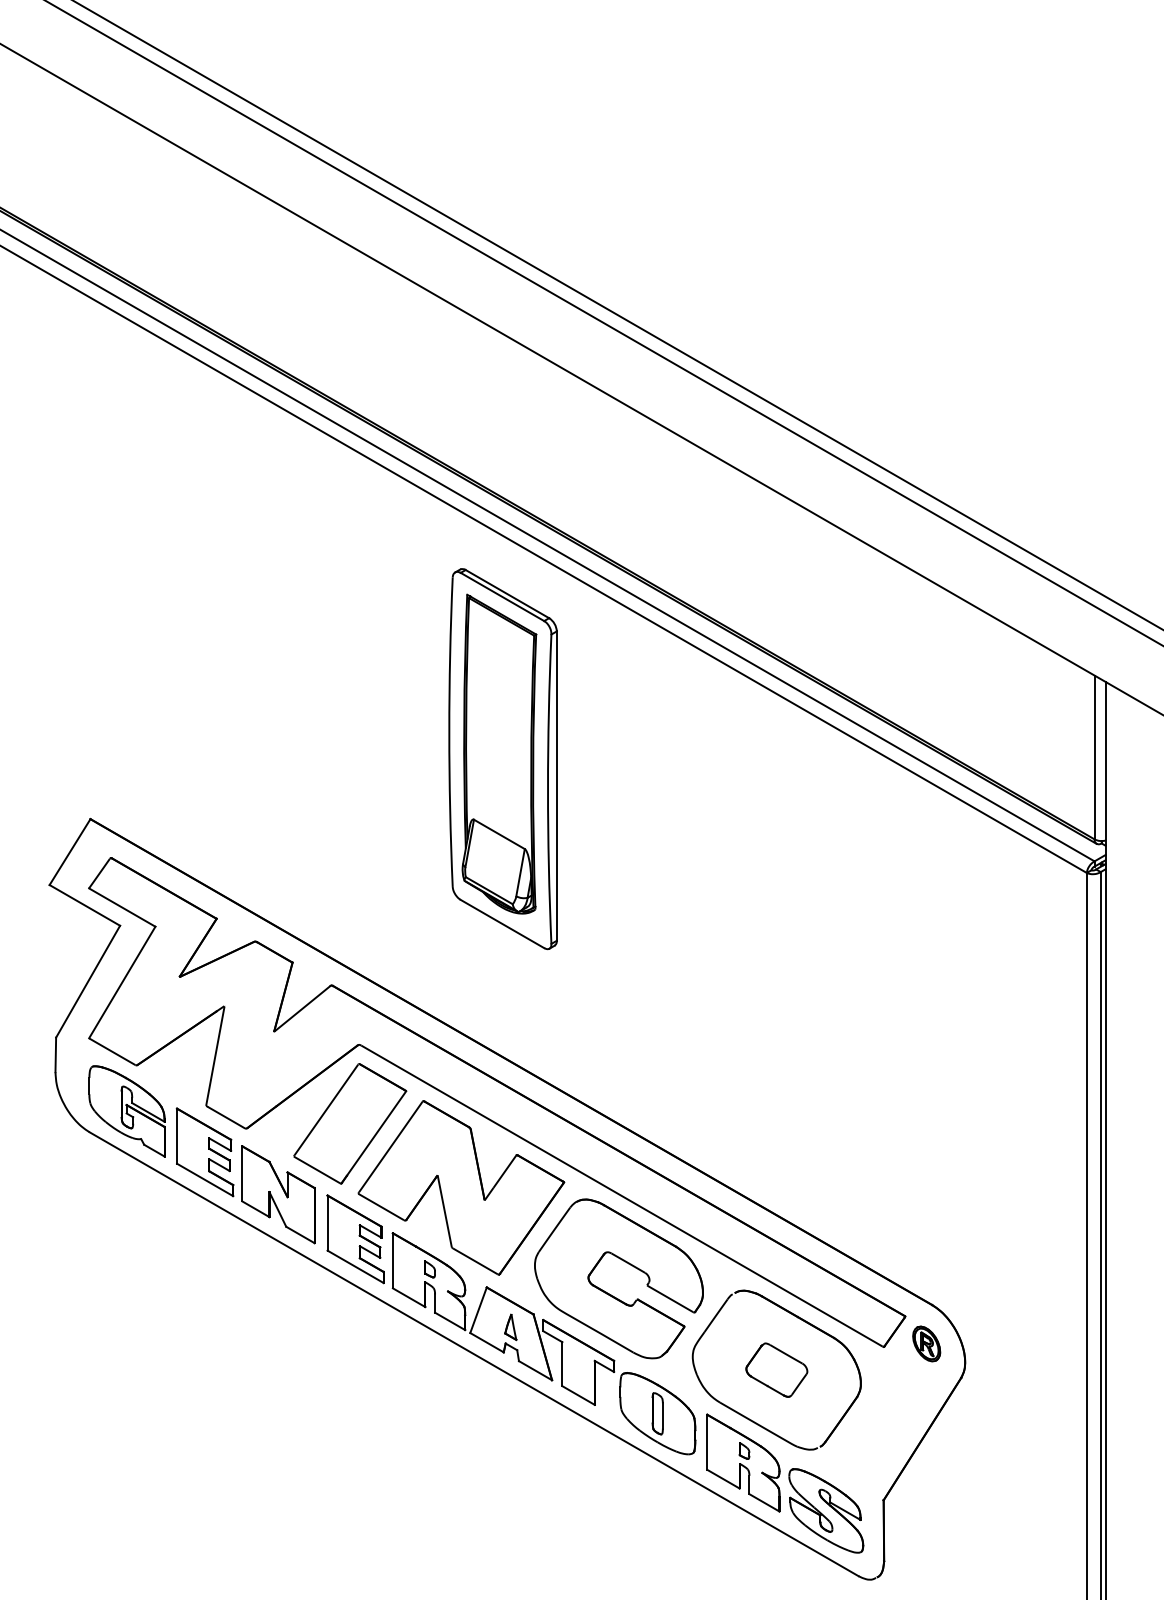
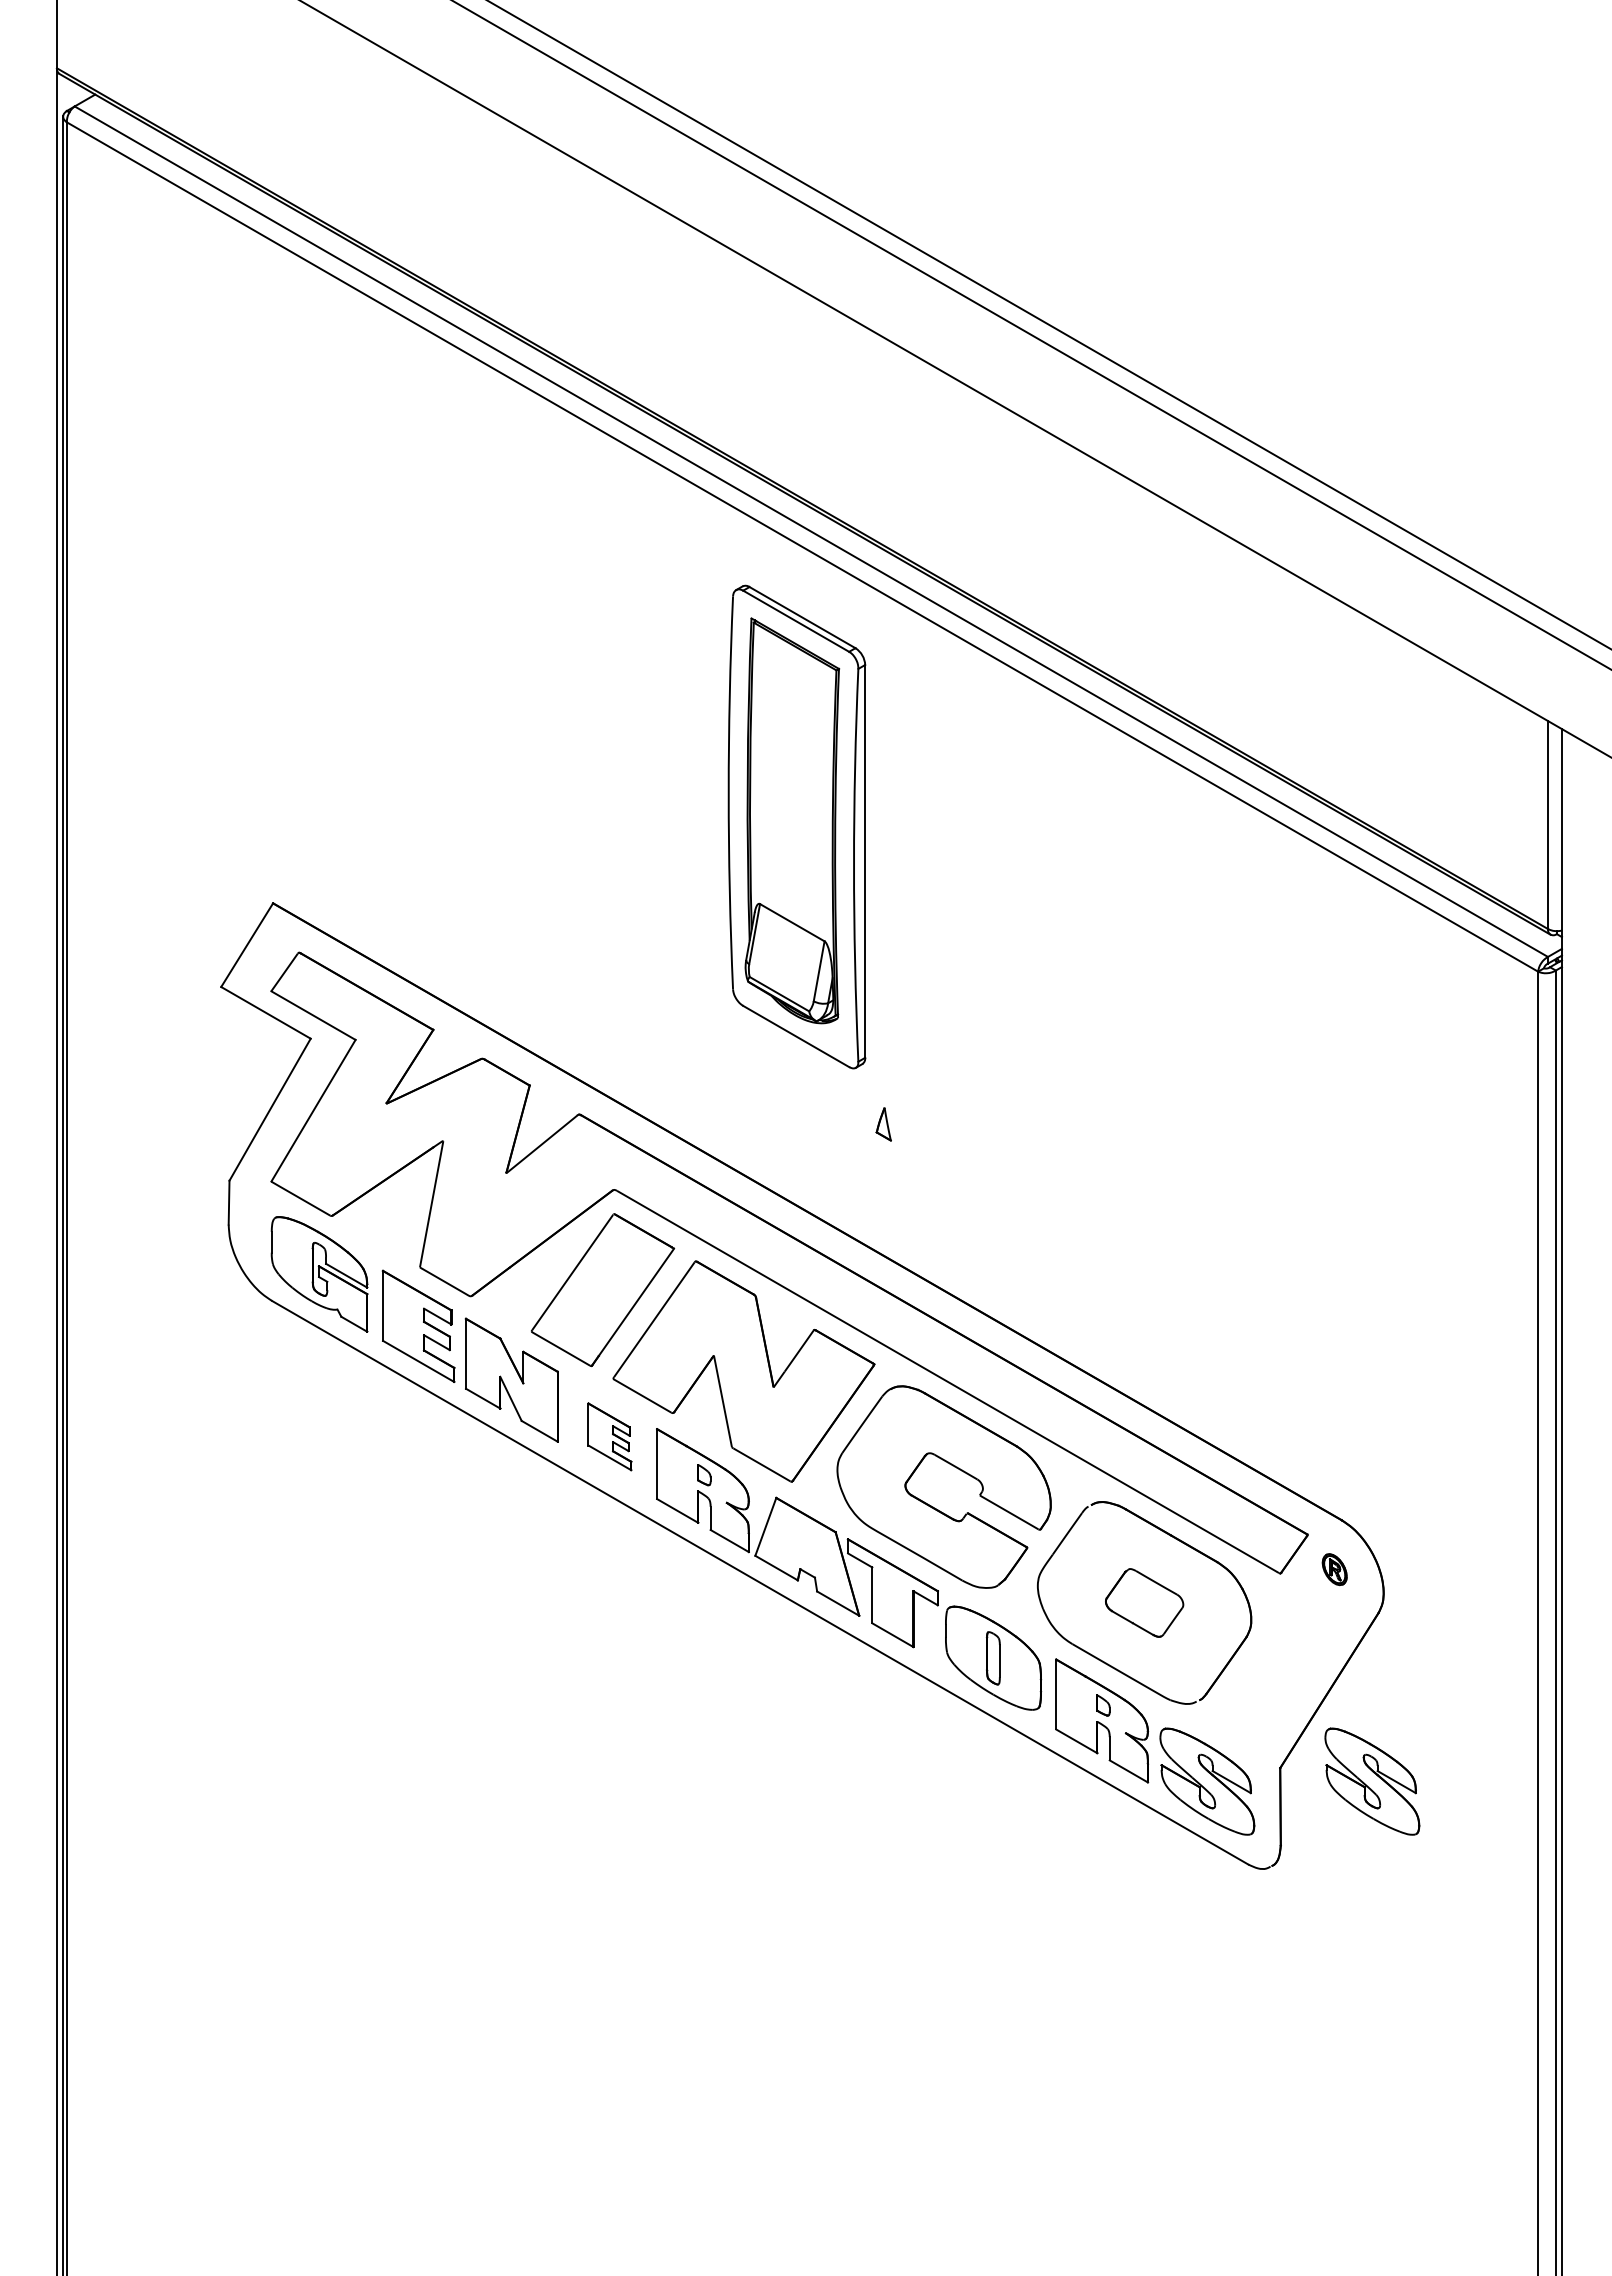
part: (355, 1239) -> (609, 1436), size x0.6
part: (510, 1327) -> (883, 1124), moved
part: (926, 1343) -> (1334, 1569), size x0.7
part: (956, 1510) -> (1372, 1781), added

